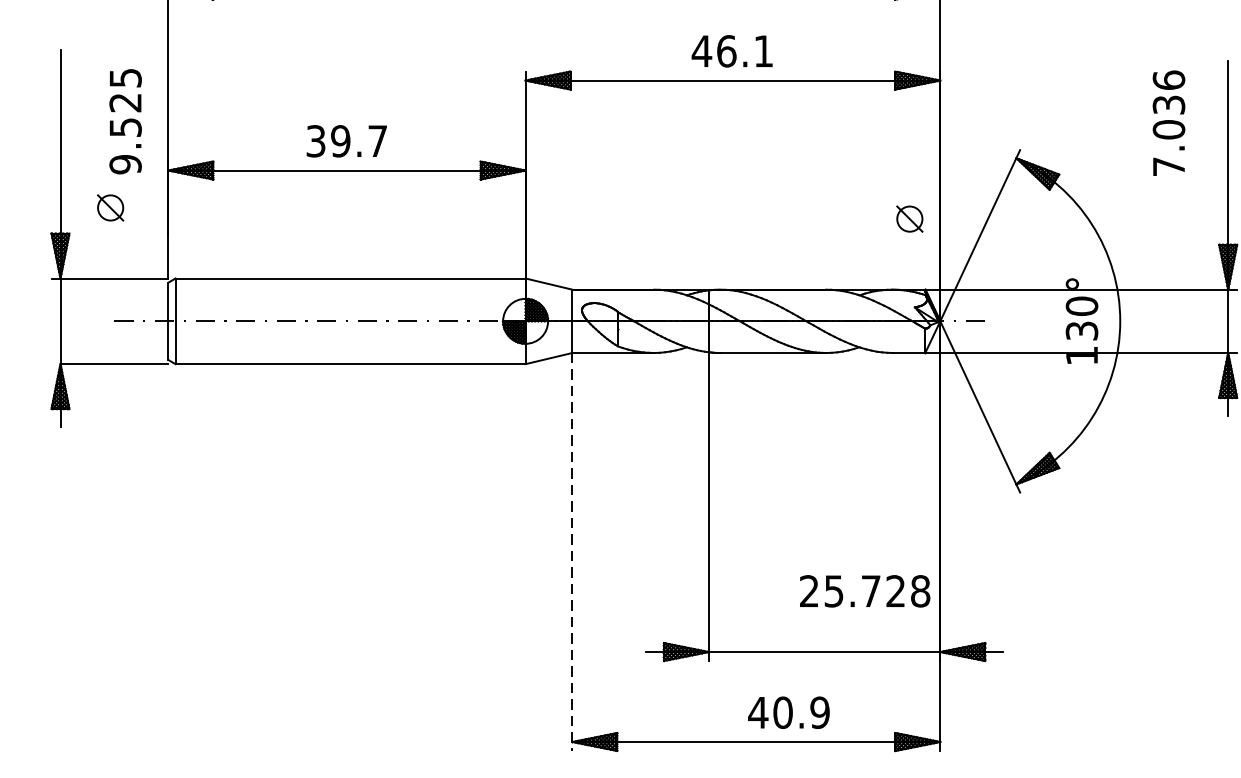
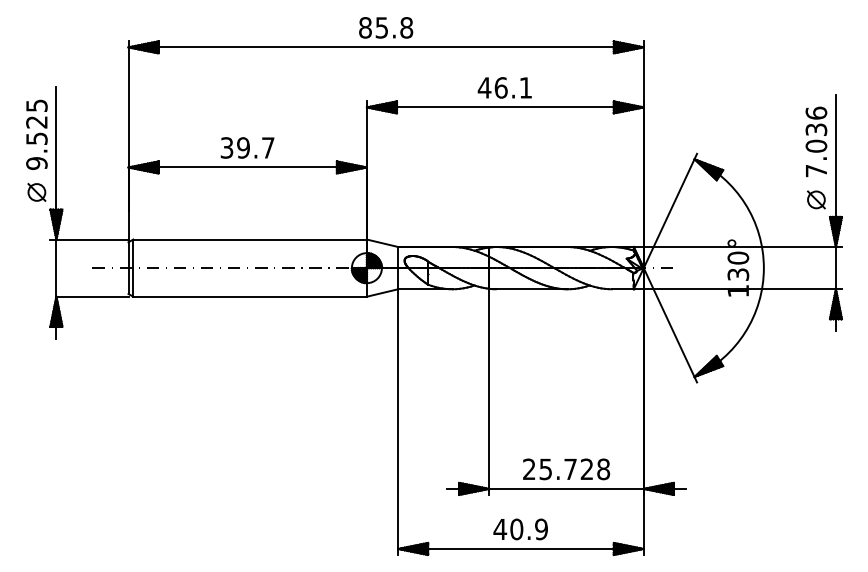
text: (125, 121) -> (36, 134), moved
text: (1169, 122) -> (816, 141), moved
part: (110, 208) -> (36, 192), moved
part: (909, 218) -> (816, 199), moved
line: (572, 552) -> (398, 422), dashed -> solid
text: (865, 591) -> (566, 469), moved
text: (788, 712) -> (520, 529), moved

